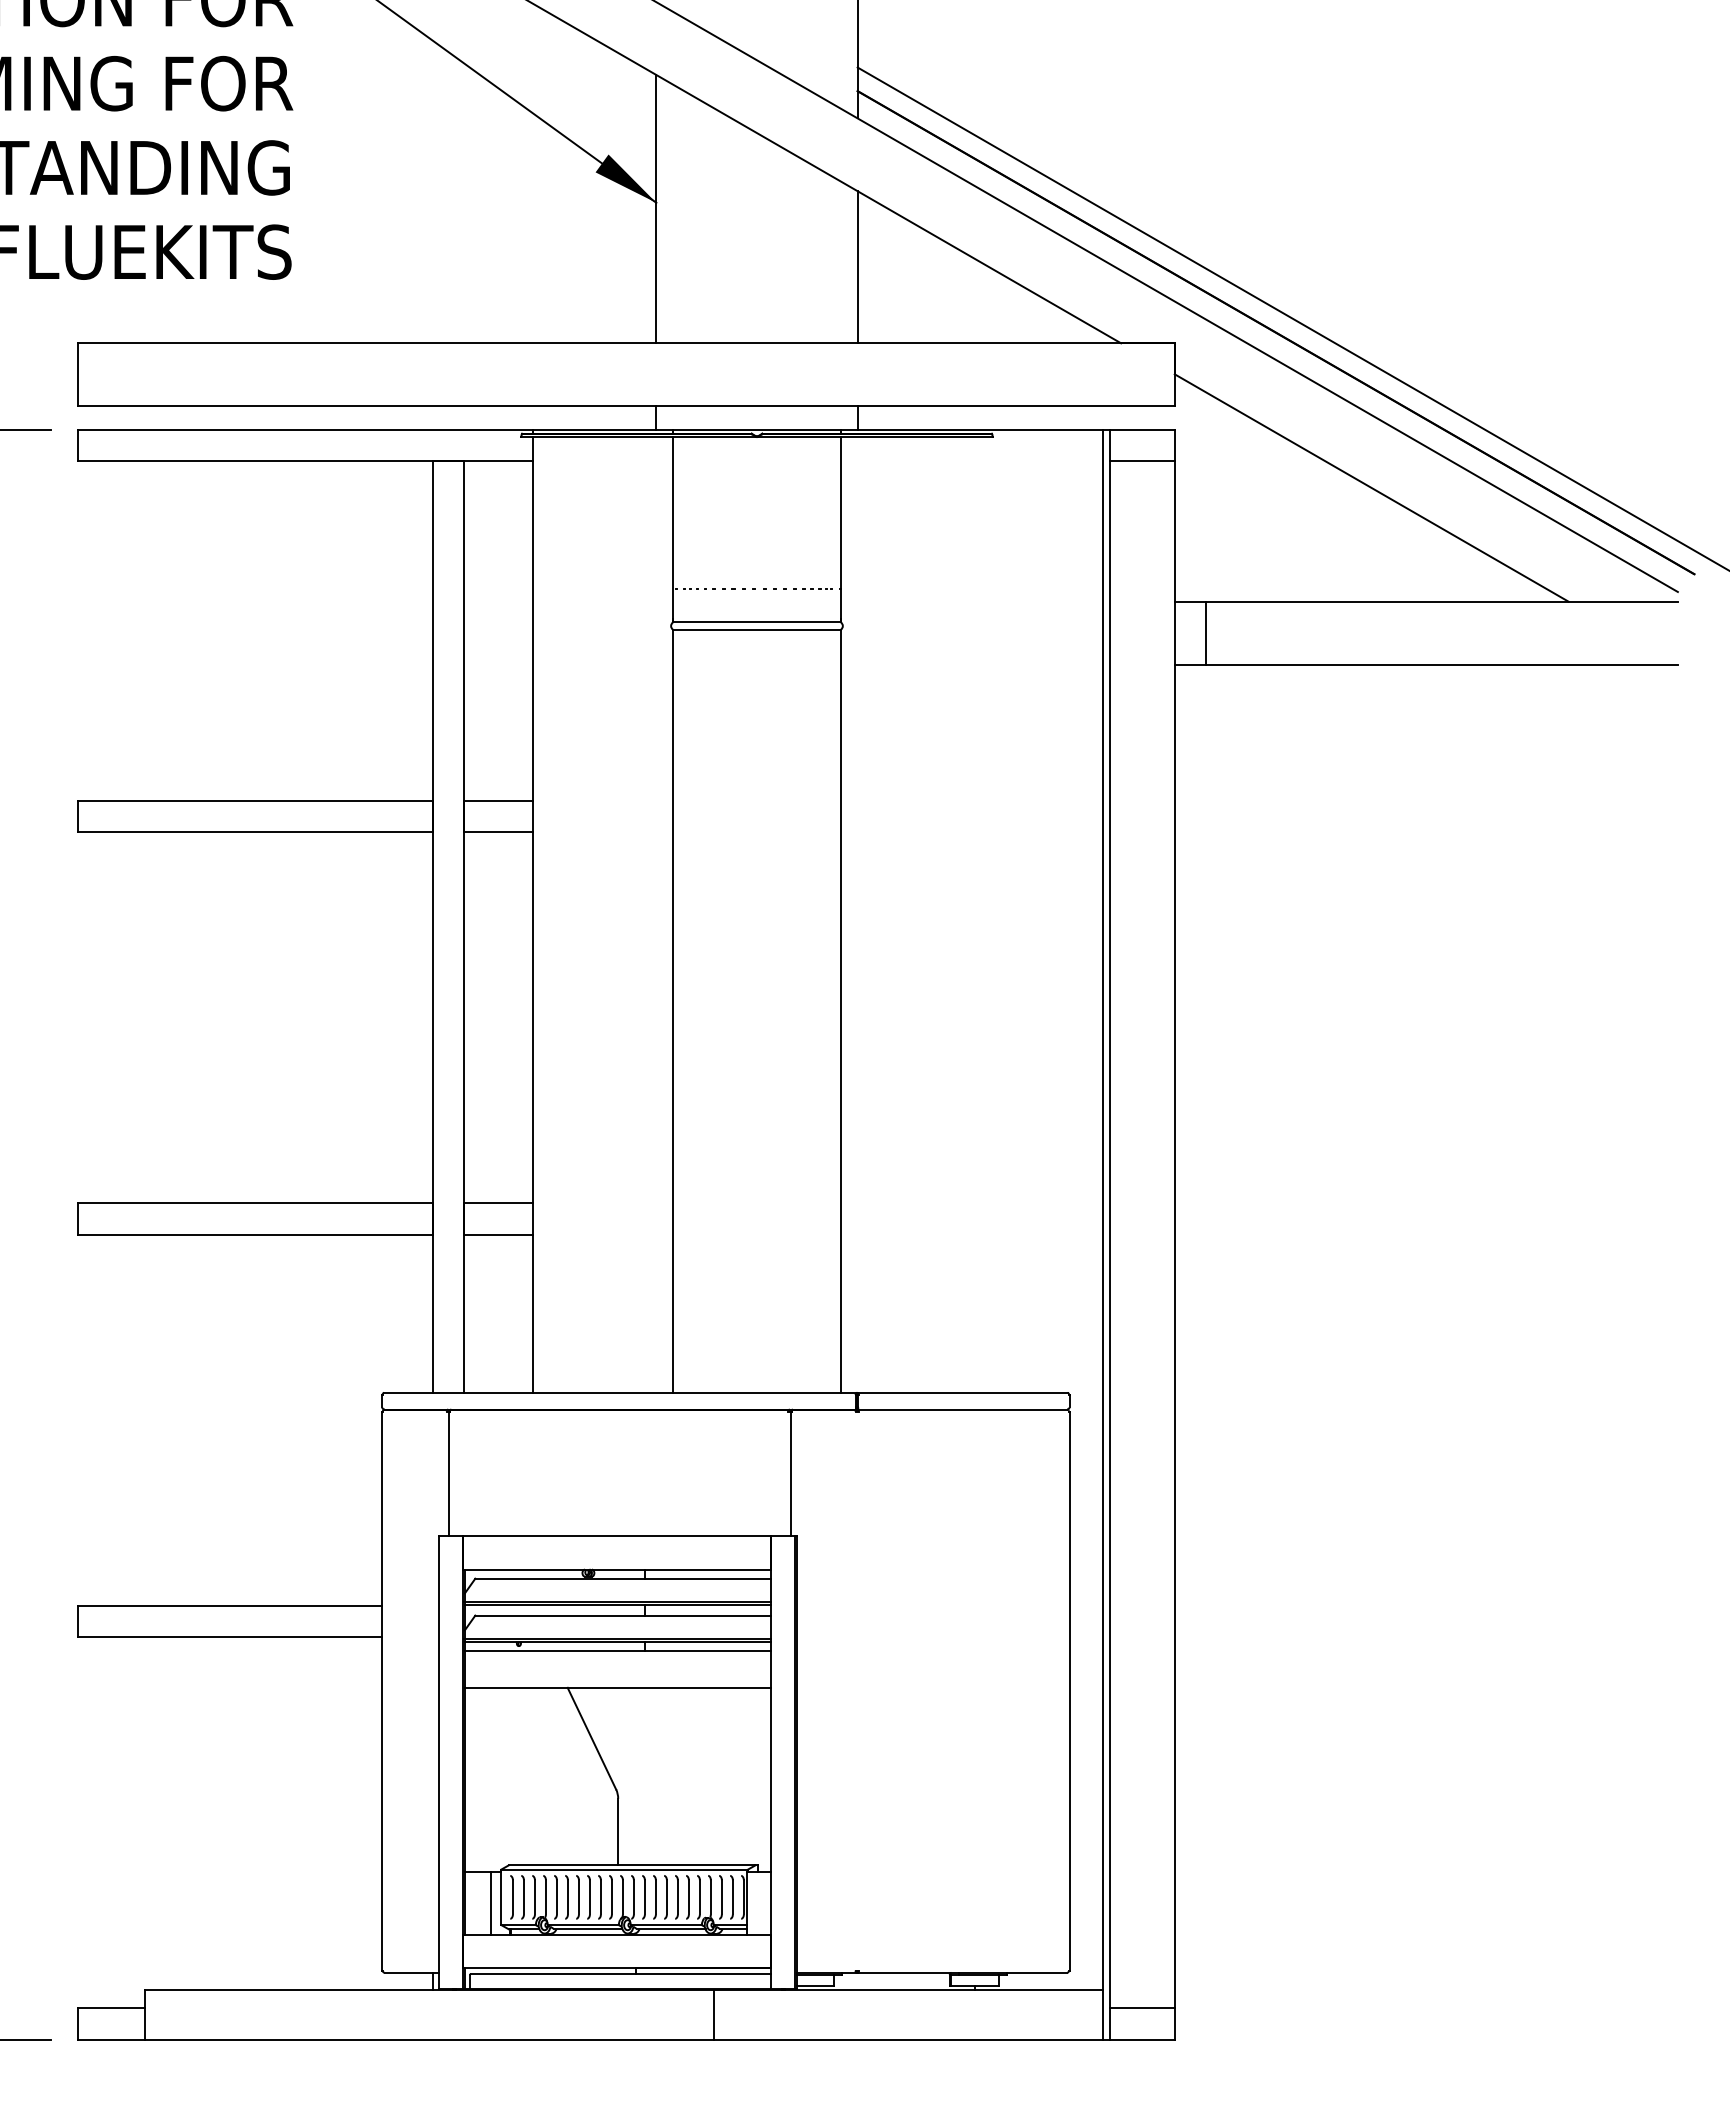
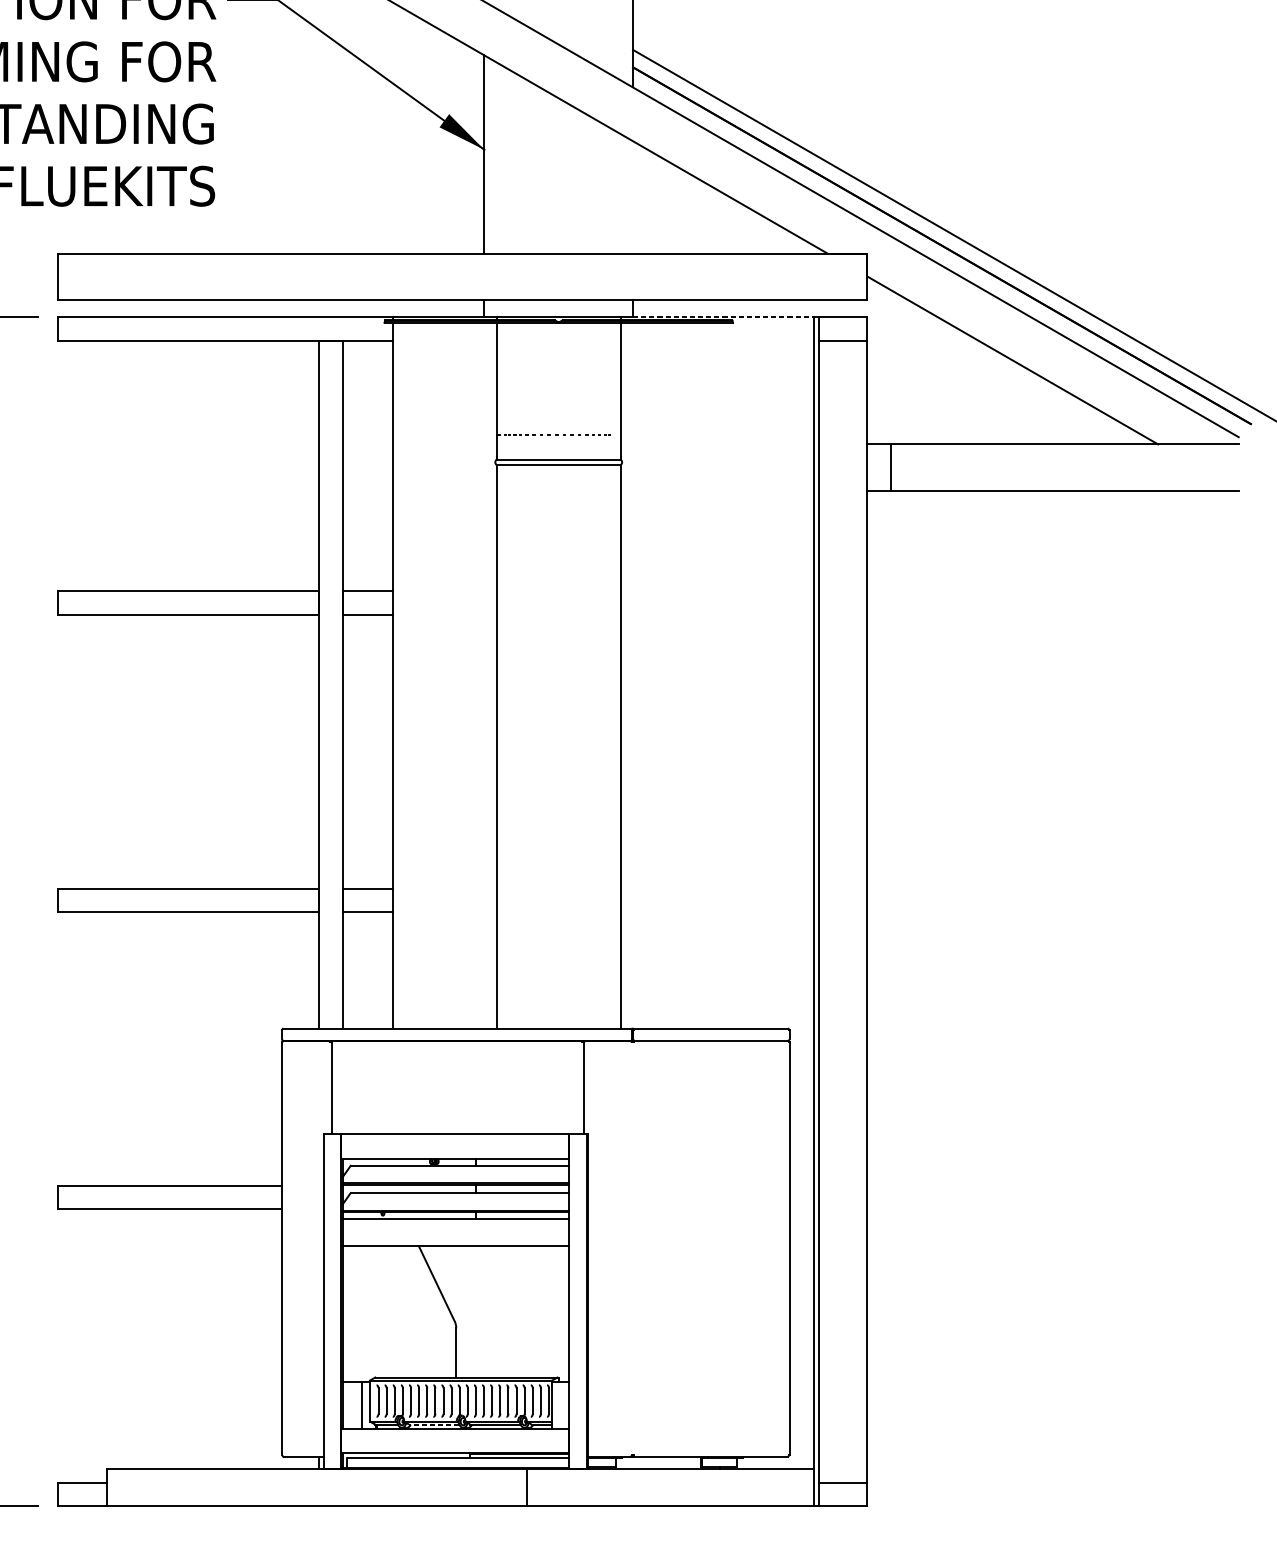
line: (857, 267) -> (632, 197), removed
line: (980, 429) -> (723, 317), solid -> dashed
line: (587, 1929) -> (433, 1424), solid -> dashed

